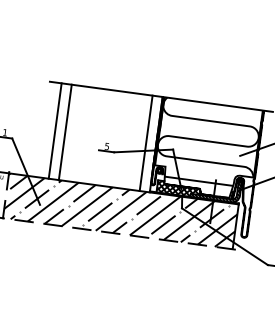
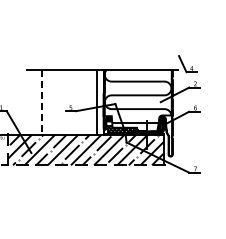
line: (54, 129) -> (34, 101), removed
line: (64, 132) -> (41, 102), solid -> dashed

